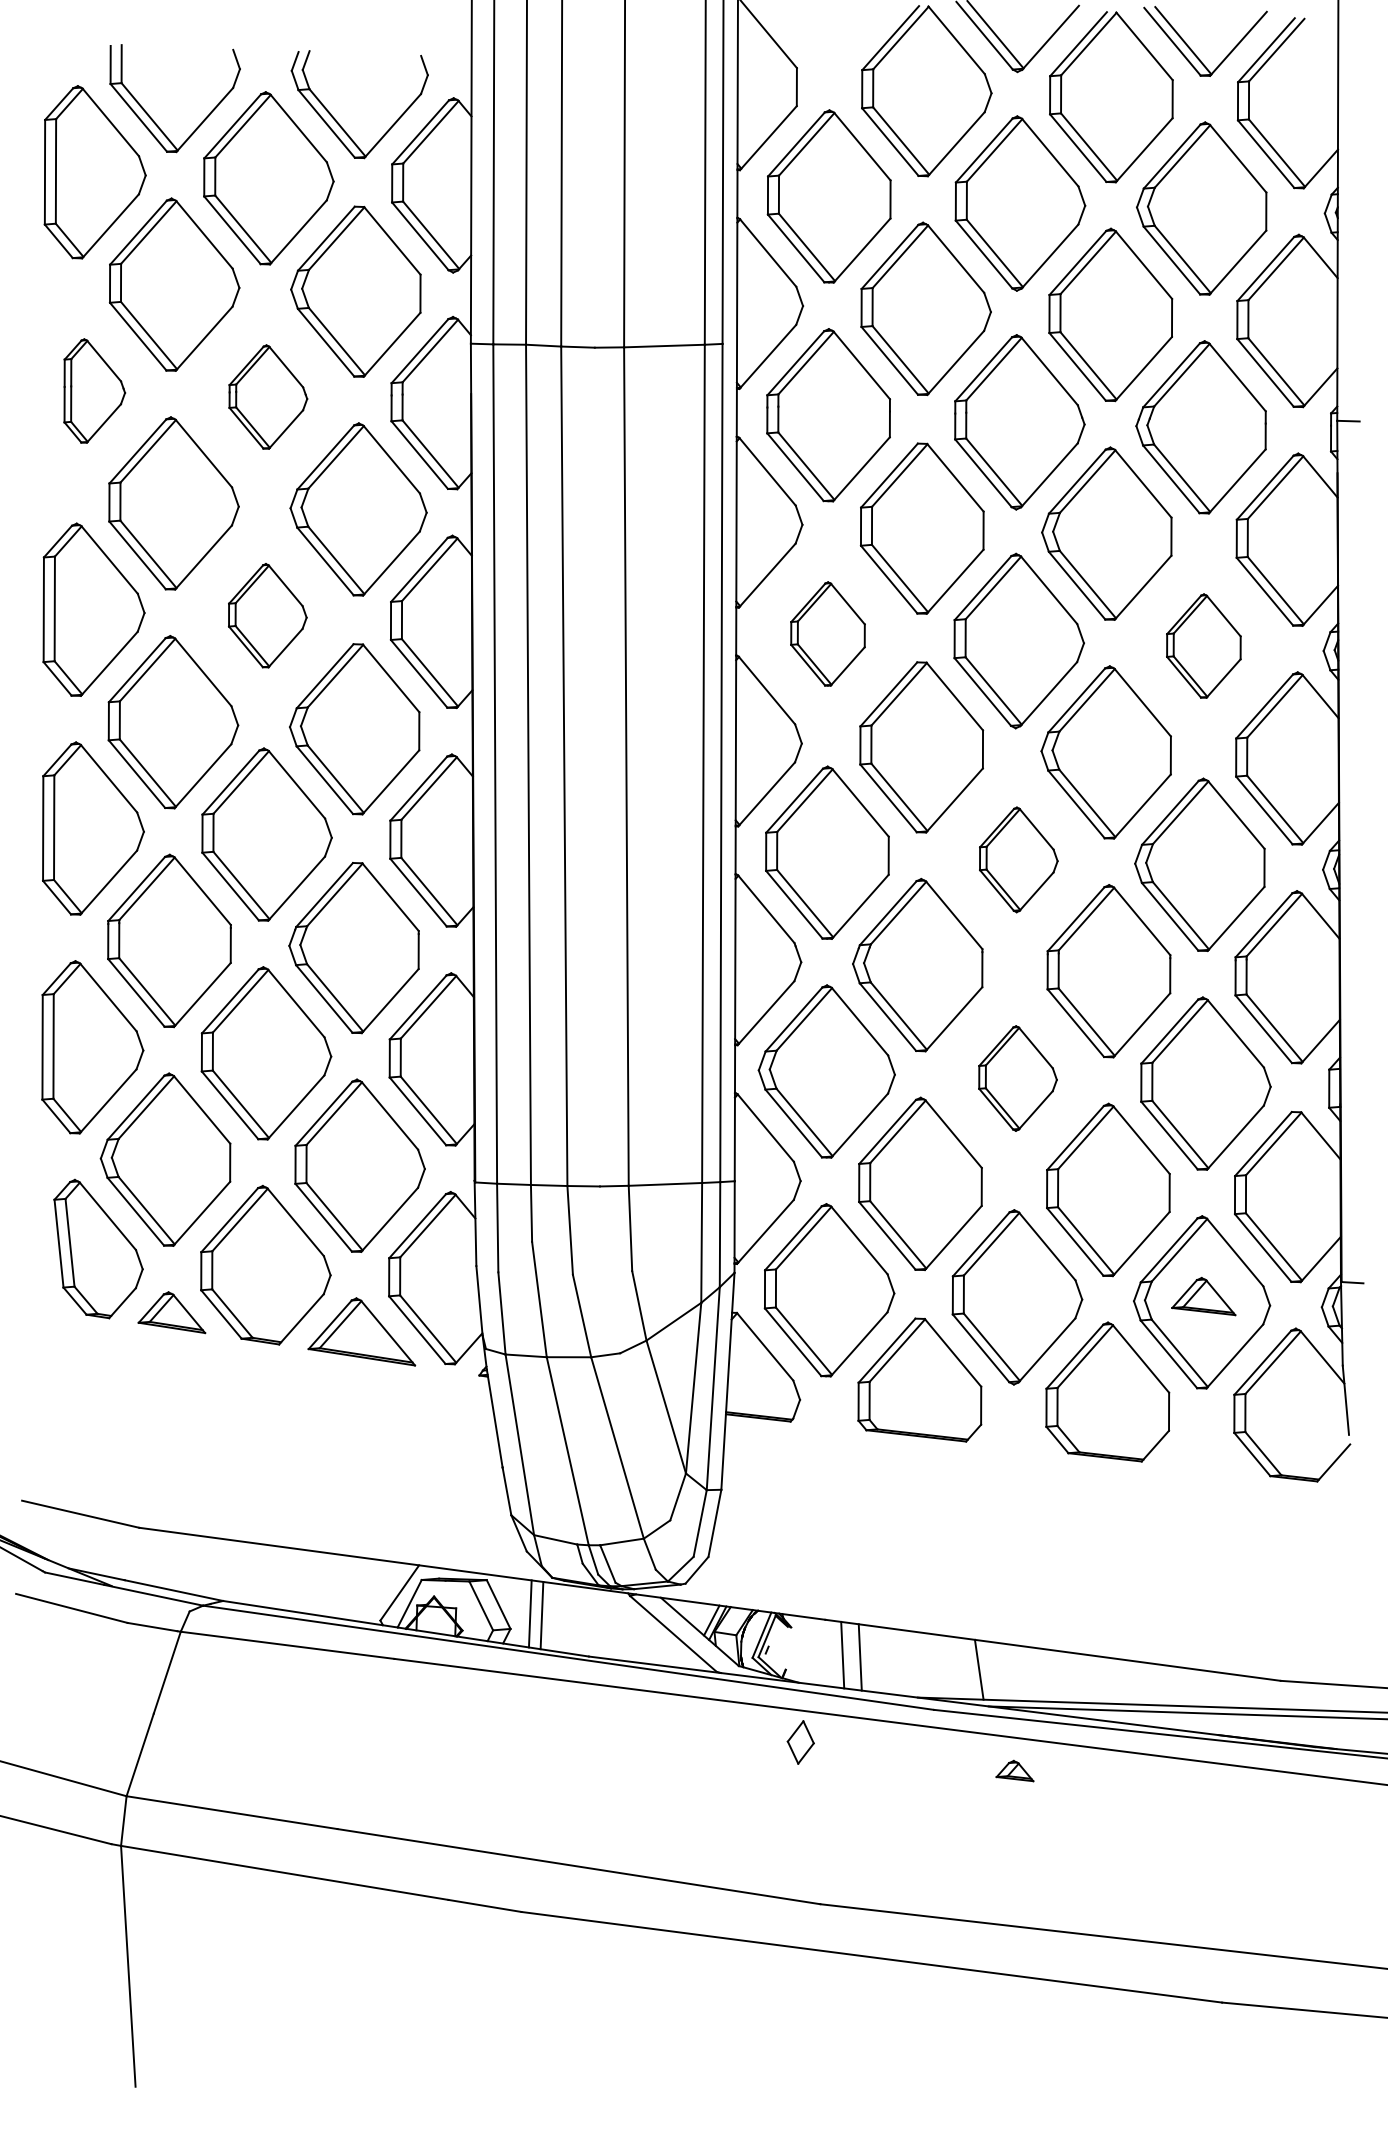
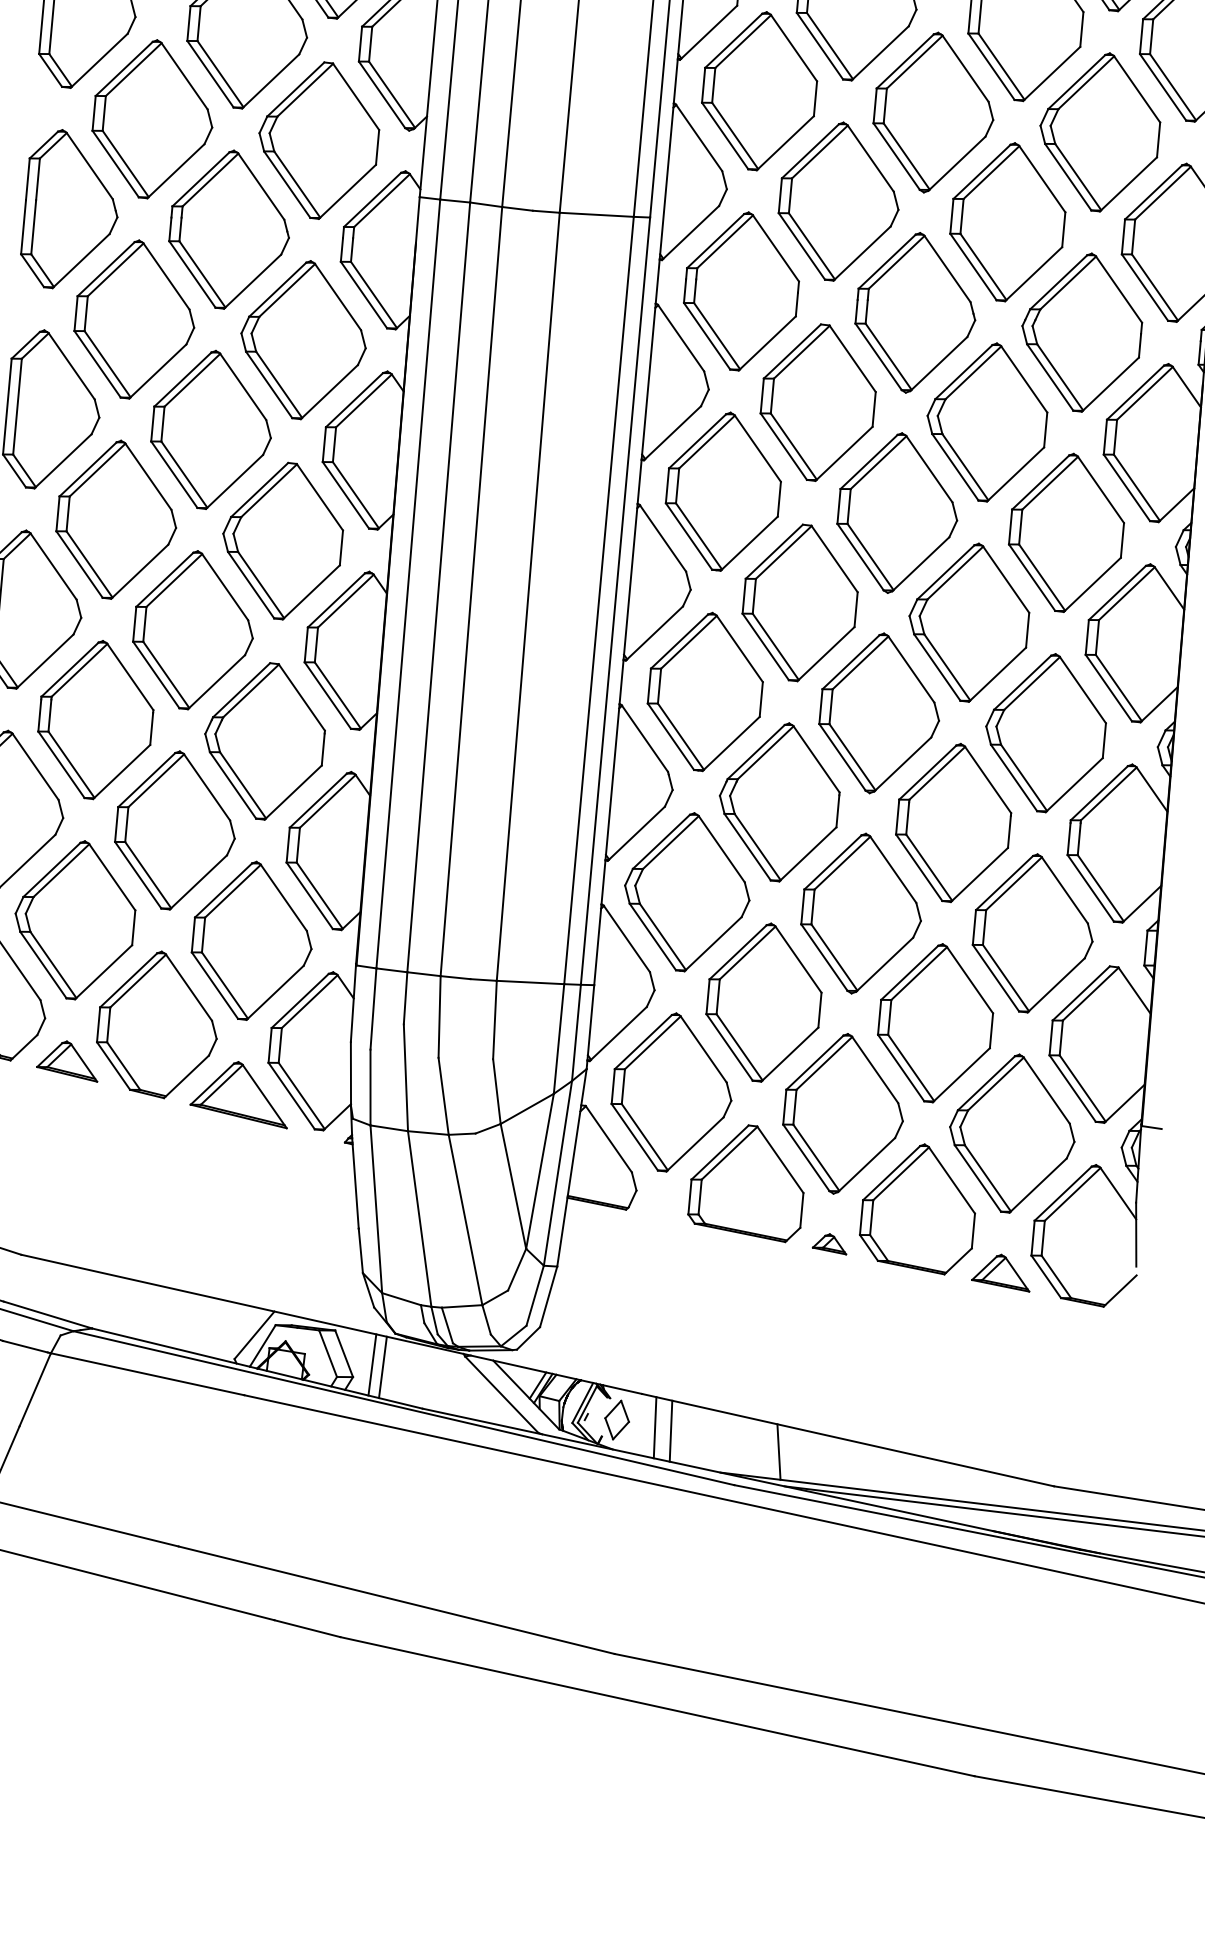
part: (94, 390) -> (71, 209), size x1.67
part: (268, 396) -> (230, 229), size x1.67
part: (267, 615) -> (211, 429), size x1.67
part: (827, 633) -> (723, 491), size x1.67
part: (1203, 645) -> (1066, 532), size x1.67
part: (1018, 859) -> (879, 713), size x1.67
part: (1017, 1078) -> (861, 913), size x1.67
part: (1203, 1296) -> (1001, 1271), moved
part: (800, 1742) -> (616, 1420), moved
part: (1014, 1770) -> (829, 1243), moved

